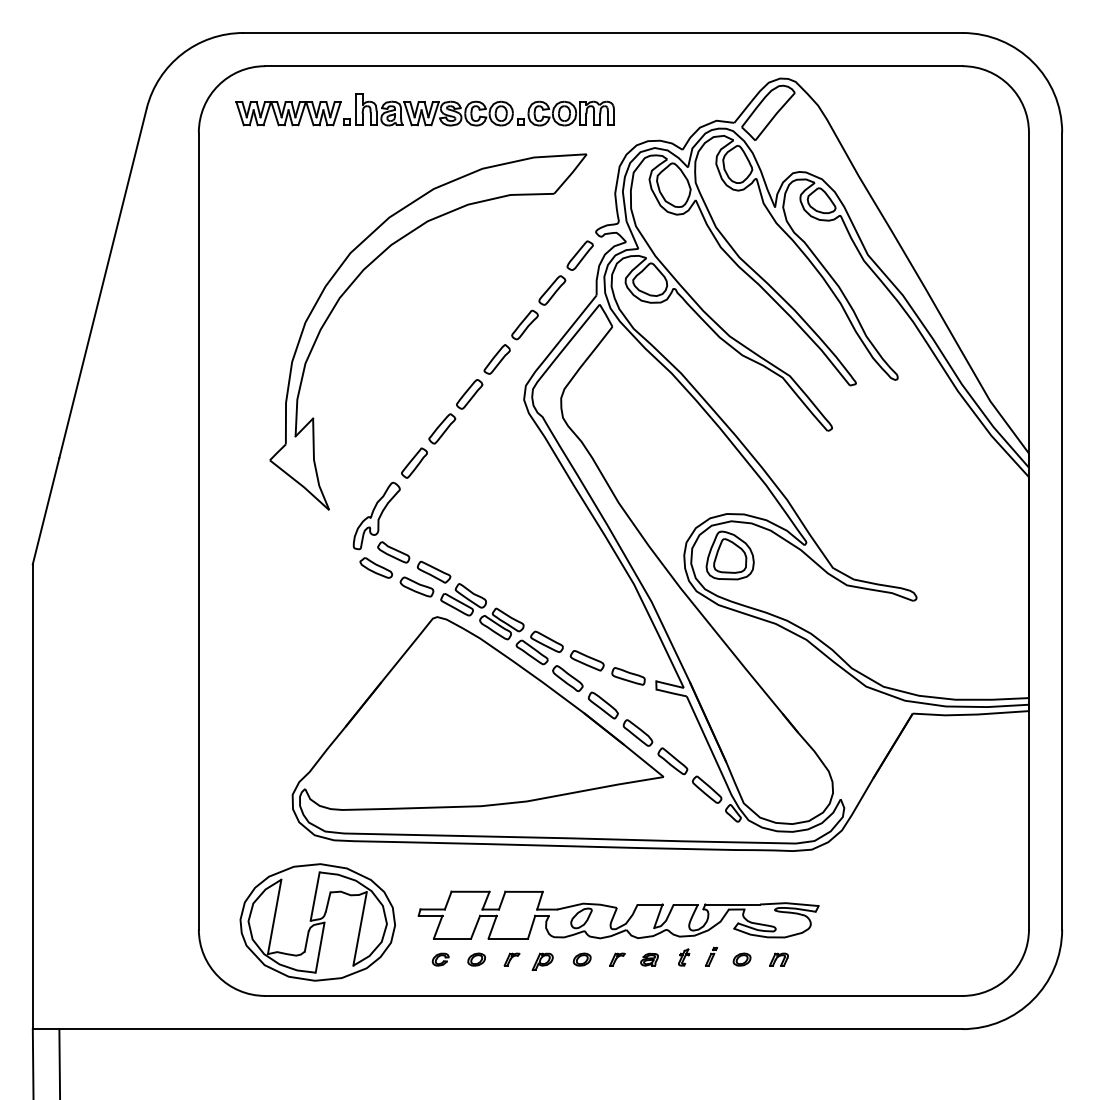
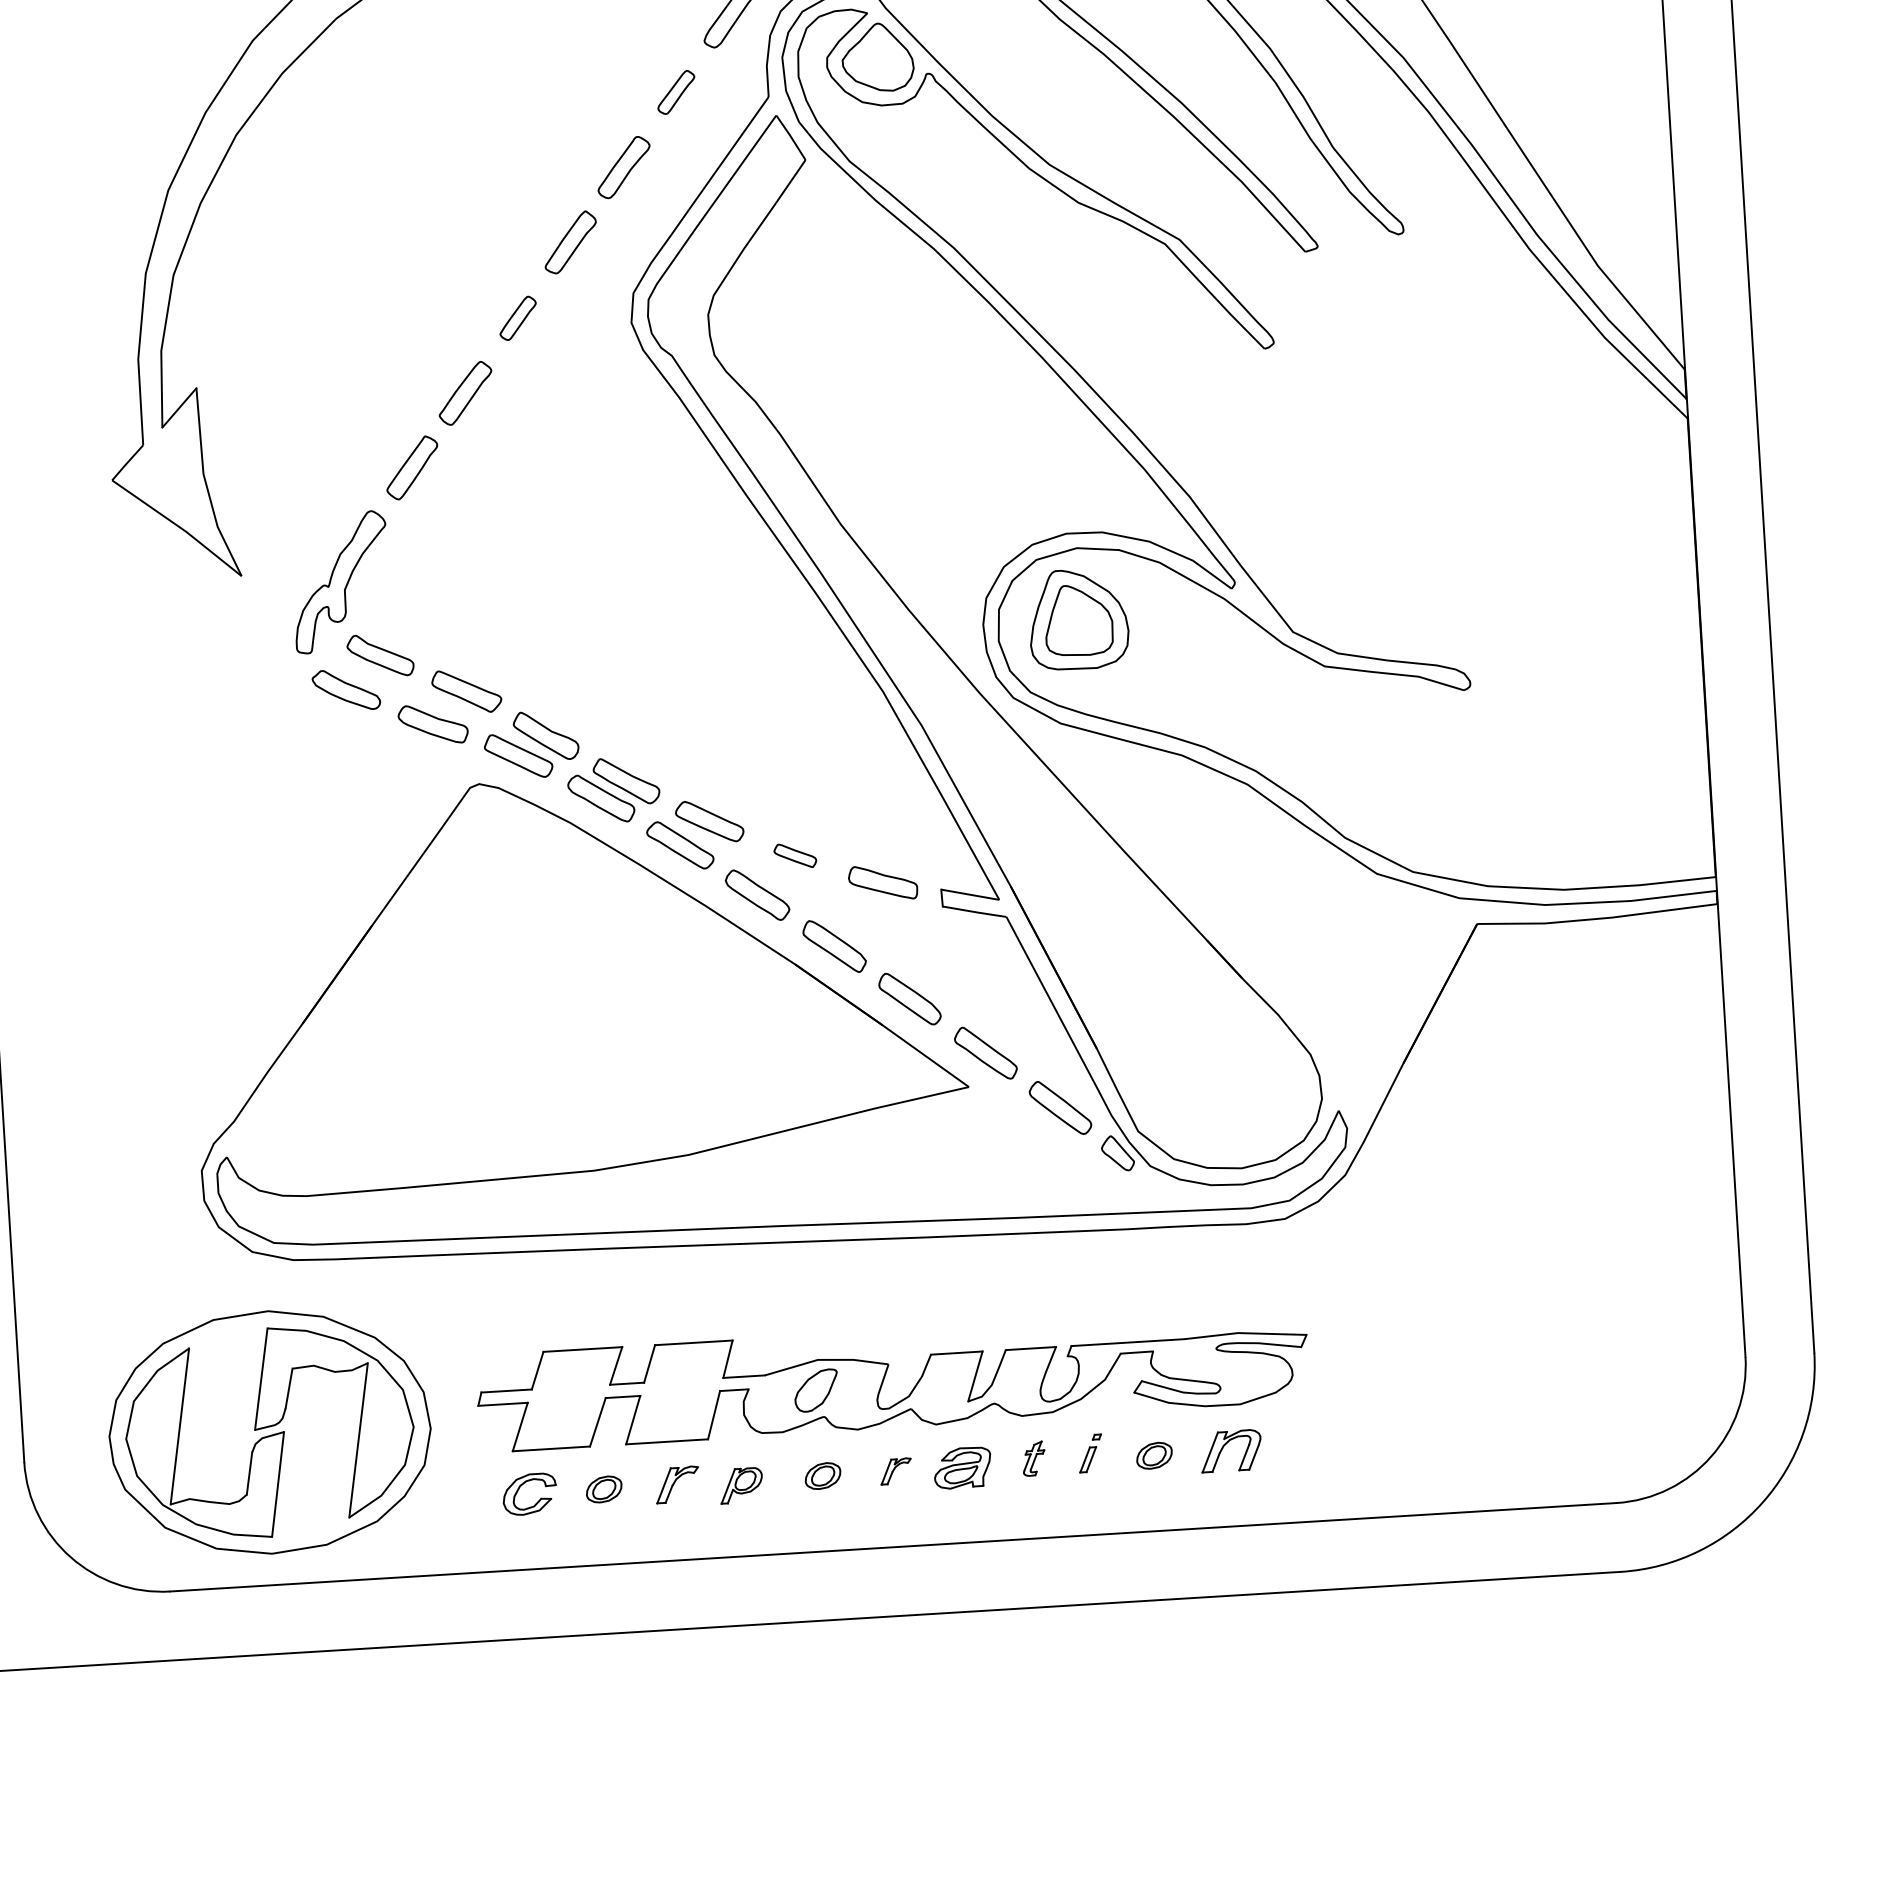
part: (552, 290) -> (676, 92), size x0.7
part: (469, 394) -> (517, 318), size x0.7
part: (586, 660) -> (793, 855), size x0.6
part: (440, 959) -> (529, 1493), size x1.6
part: (511, 959) -> (676, 1484), size x1.4
part: (649, 959) -> (962, 1467), size x1.6
part: (778, 959) -> (1229, 1450), size x1.6

